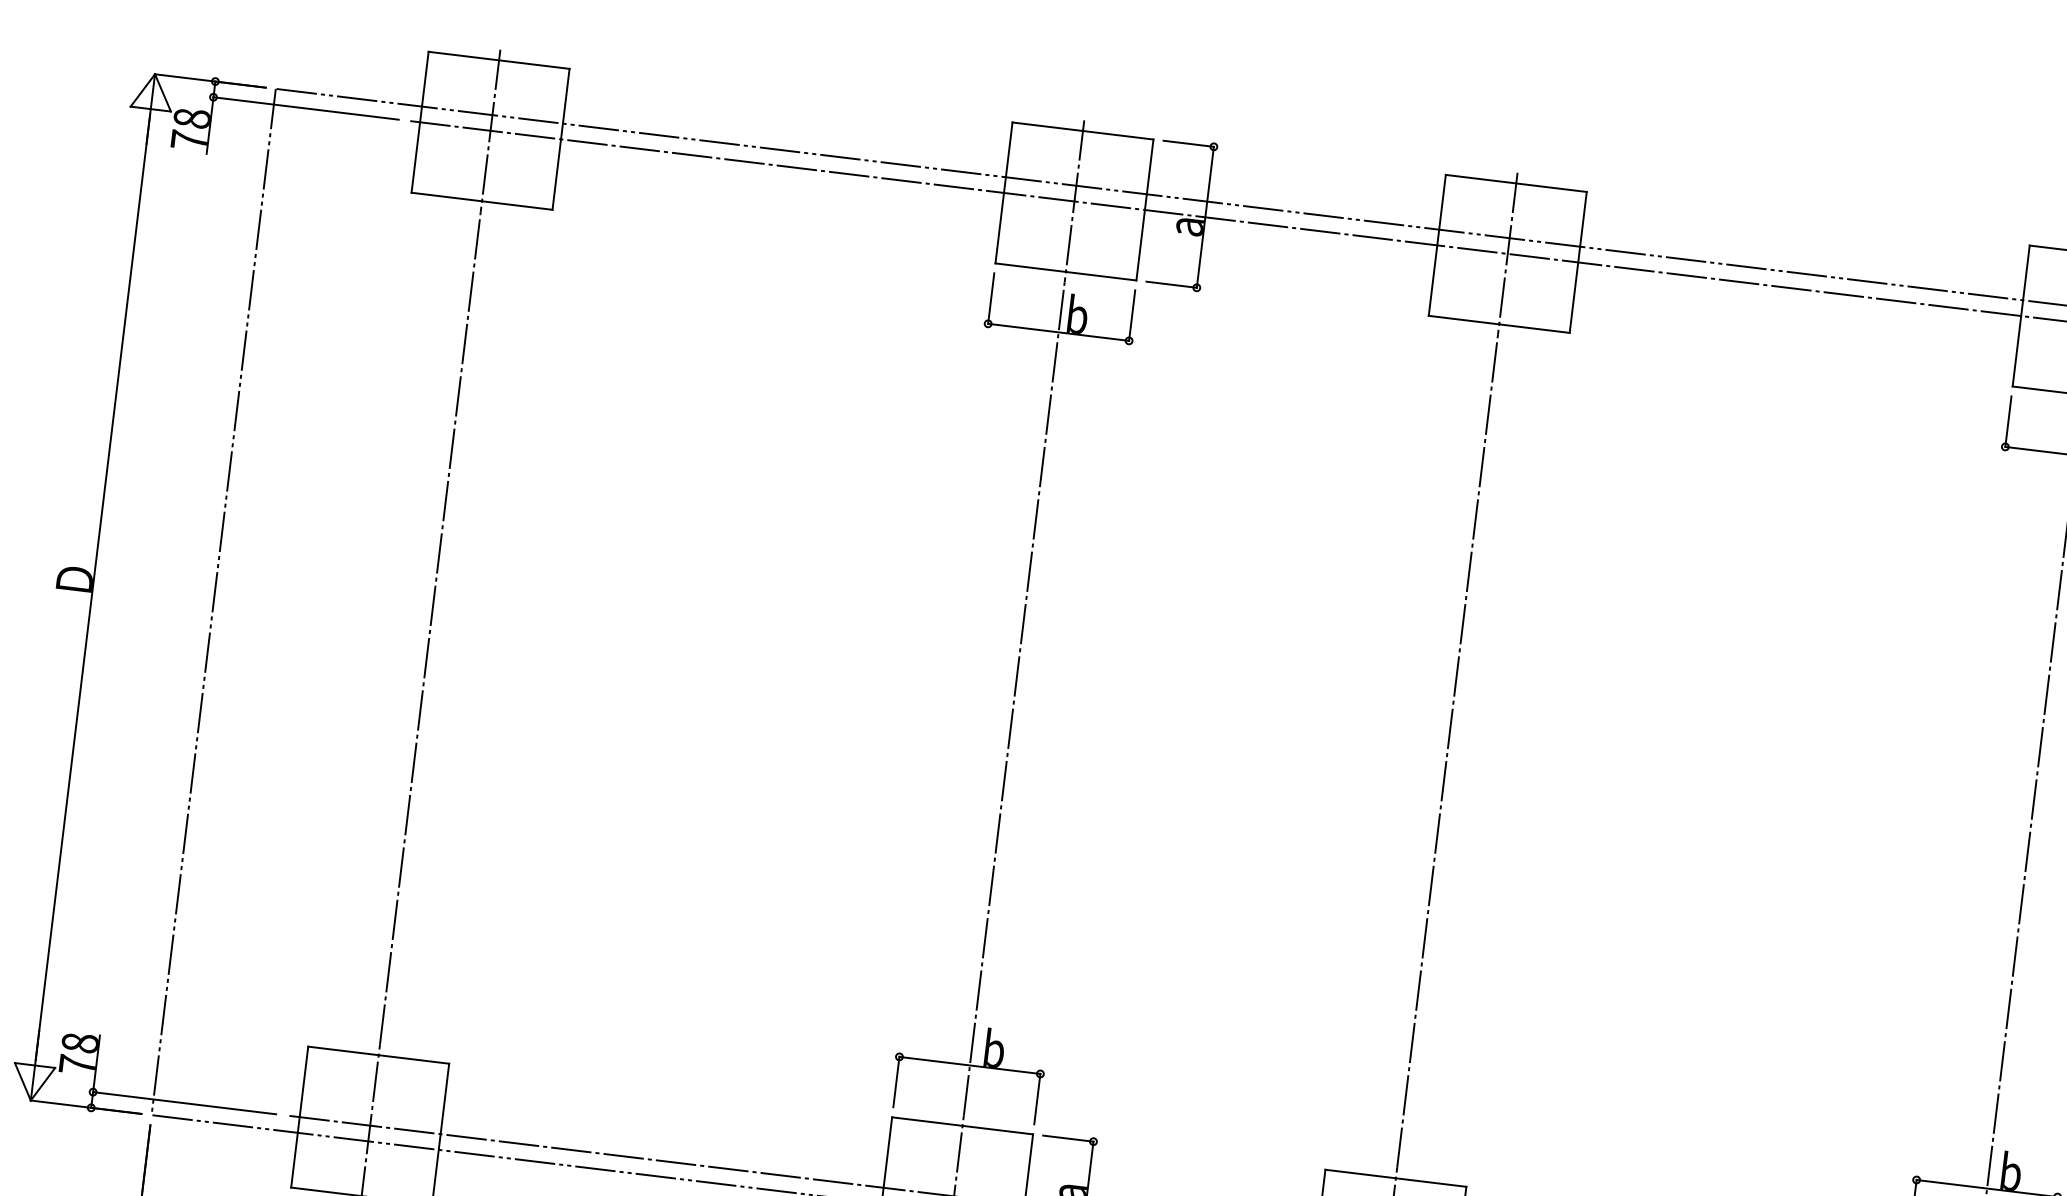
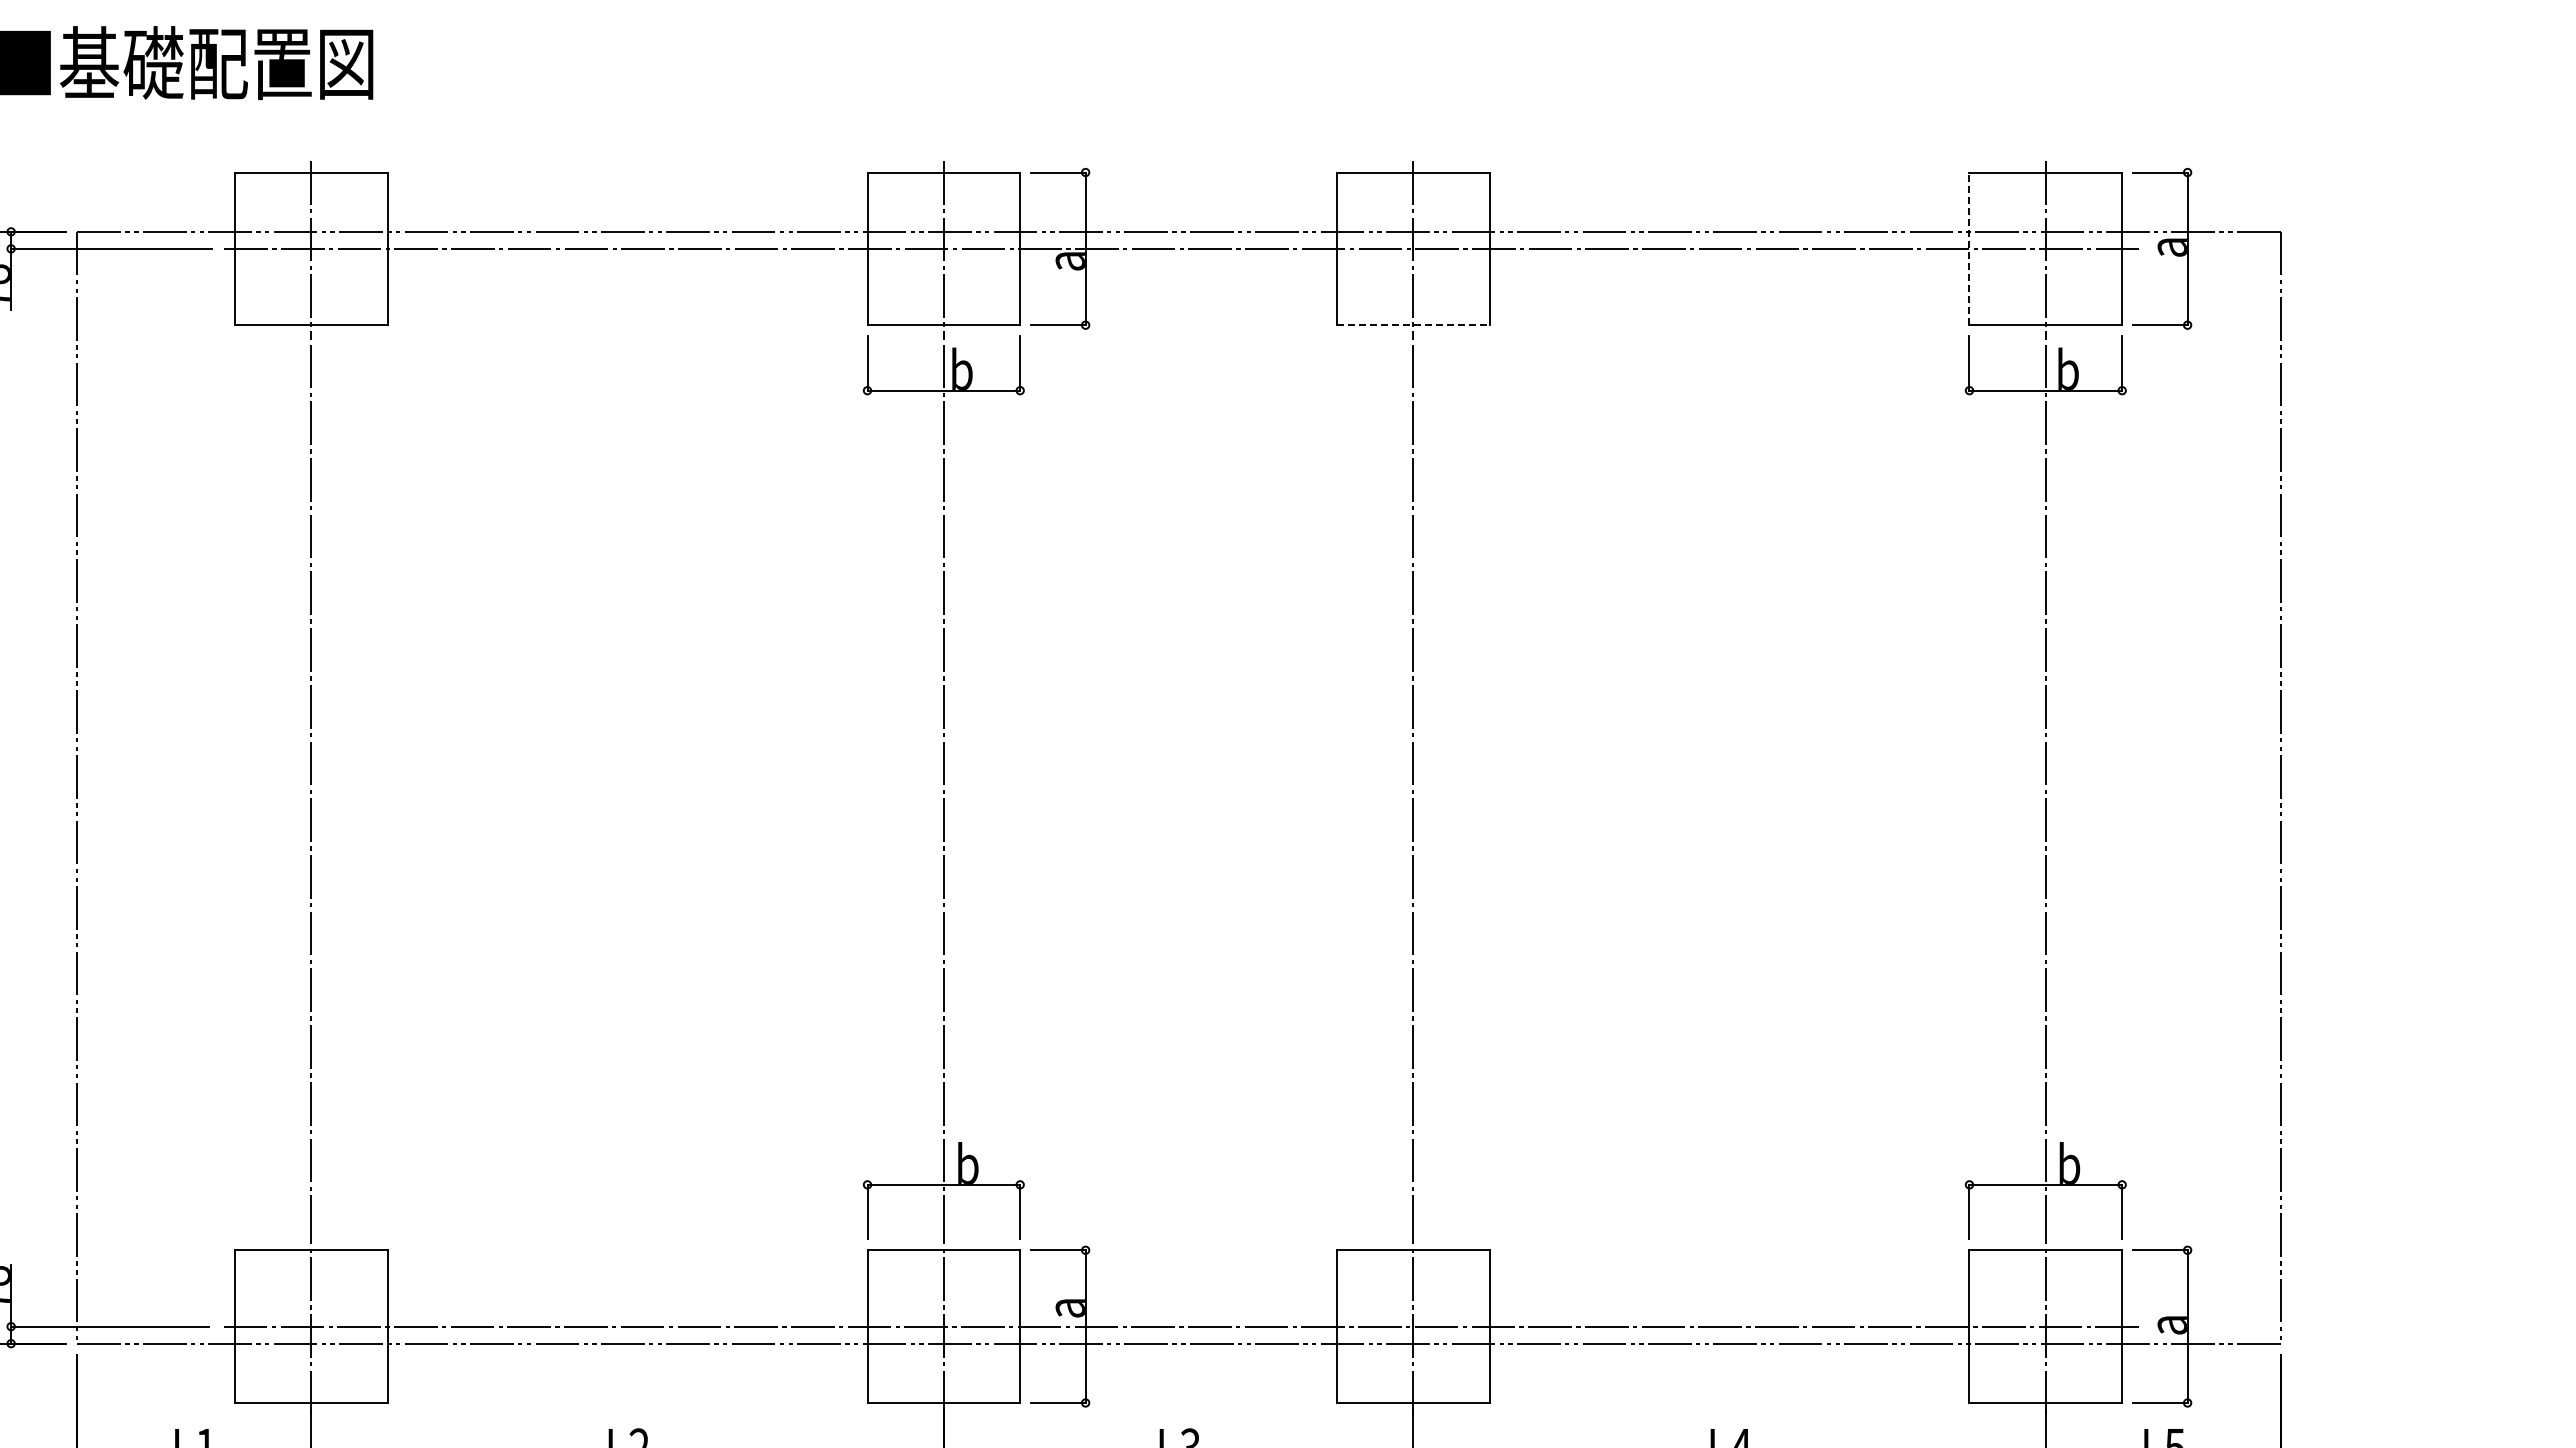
line: (2021, 315) -> (1969, 248), solid -> dashed
line: (1499, 324) -> (1413, 325), solid -> dashed

